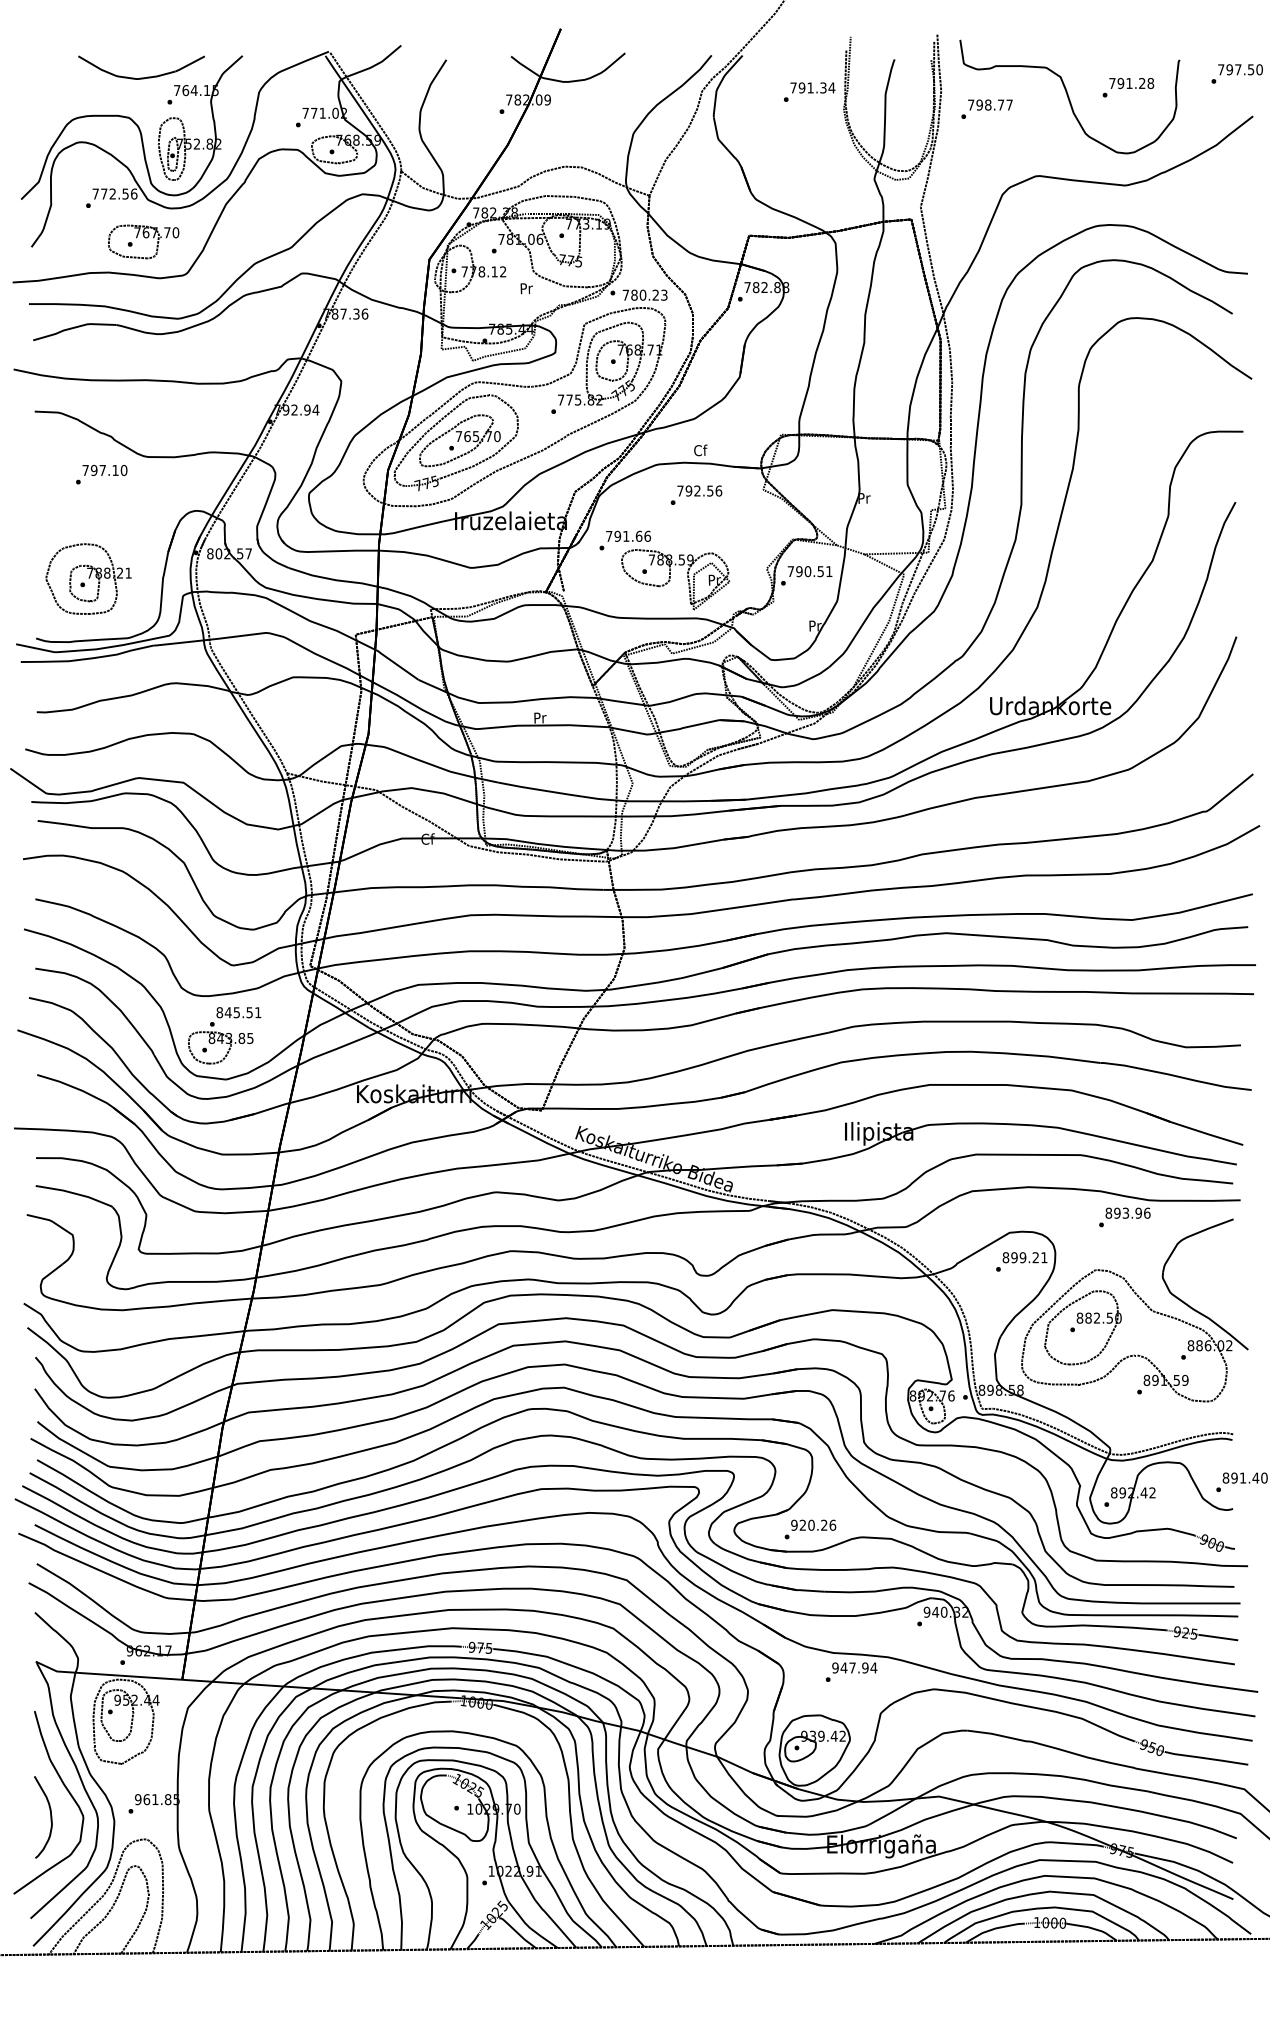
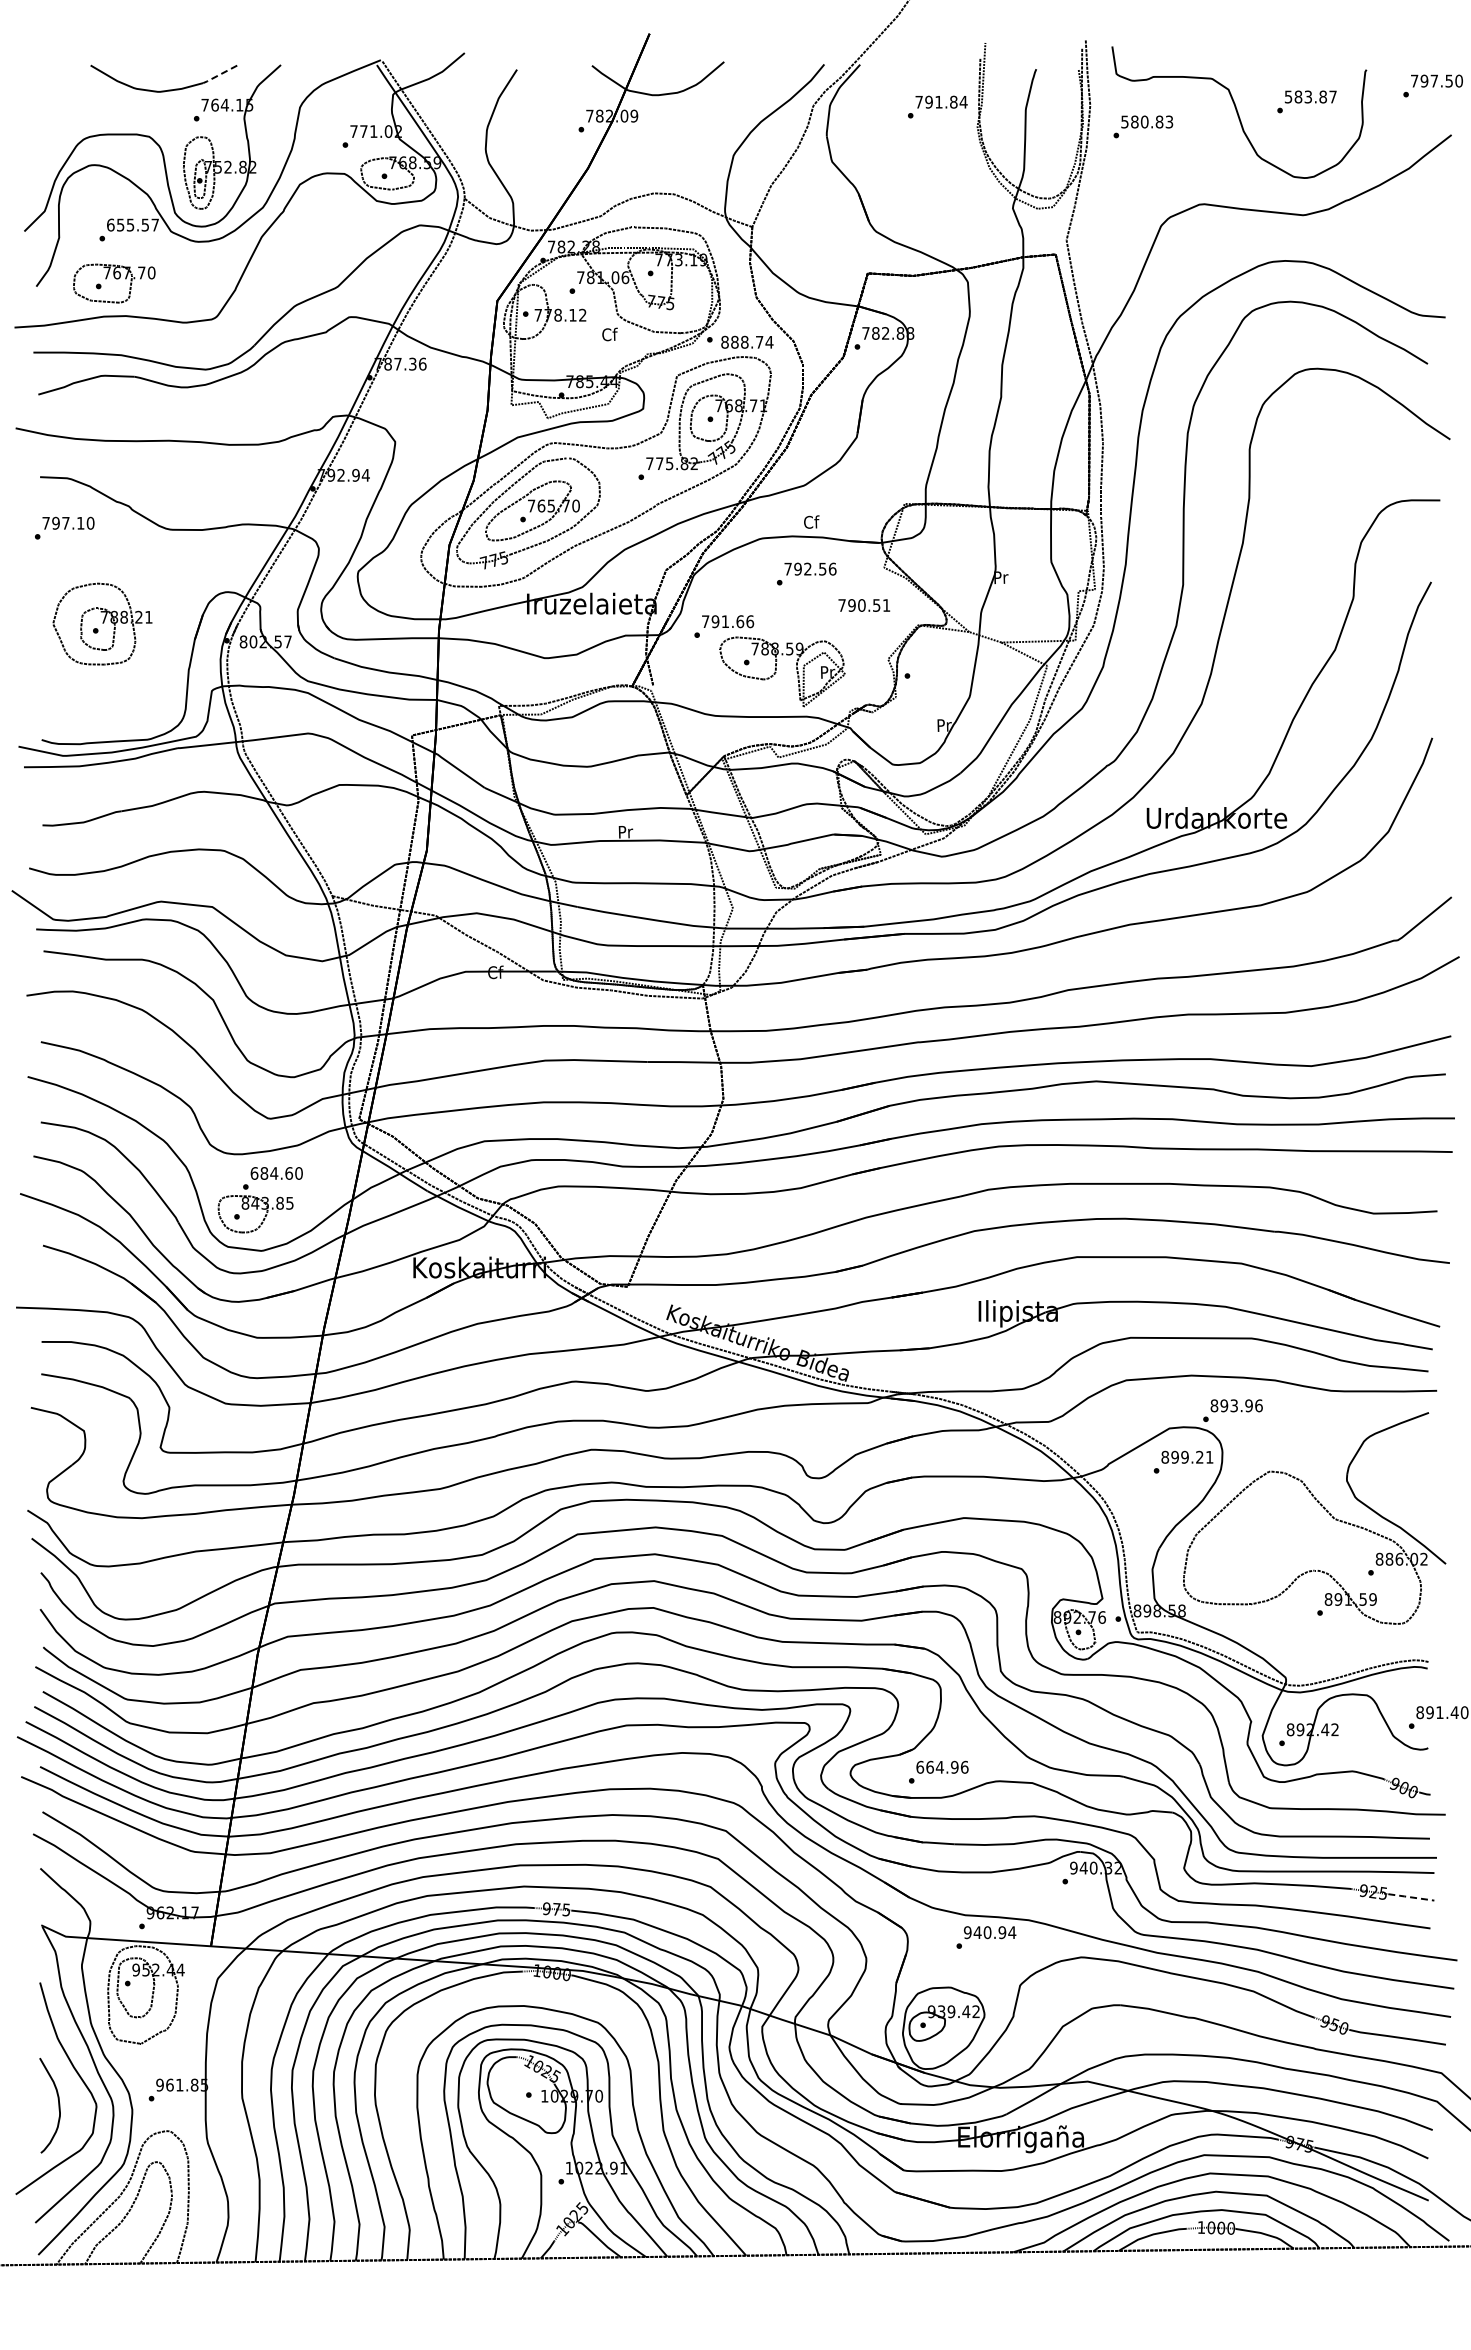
line: (189, 64) -> (219, 75), solid -> dashed
text: (1131, 83) -> (1310, 96), 791.28 -> 583.87
text: (823, 87) -> (953, 101), 791.34 -> 791.84
text: (990, 104) -> (1147, 121), 798.77 -> 580.83
text: (115, 193) -> (133, 224), 772.56 -> 655.57
part: (143, 241) -> (114, 283), moved
text: (526, 288) -> (609, 334), Pr -> Cf
text: (645, 294) -> (747, 341), 780.23 -> 888.74
text: (101, 474) -> (64, 527), moved
text: (810, 571) -> (864, 605), moved
part: (88, 578) -> (102, 623), moved
text: (238, 1012) -> (276, 1173), 845.51 -> 684.60
text: (1124, 1217) -> (1232, 1410), moved
part: (1083, 1327) -> (1254, 1538), removed
text: (809, 1524) -> (937, 1766), 920.26 -> 664.96
line: (1217, 1637) -> (1410, 1897), solid -> dashed
text: (852, 1667) -> (987, 1932), 947.94 -> 940.94

